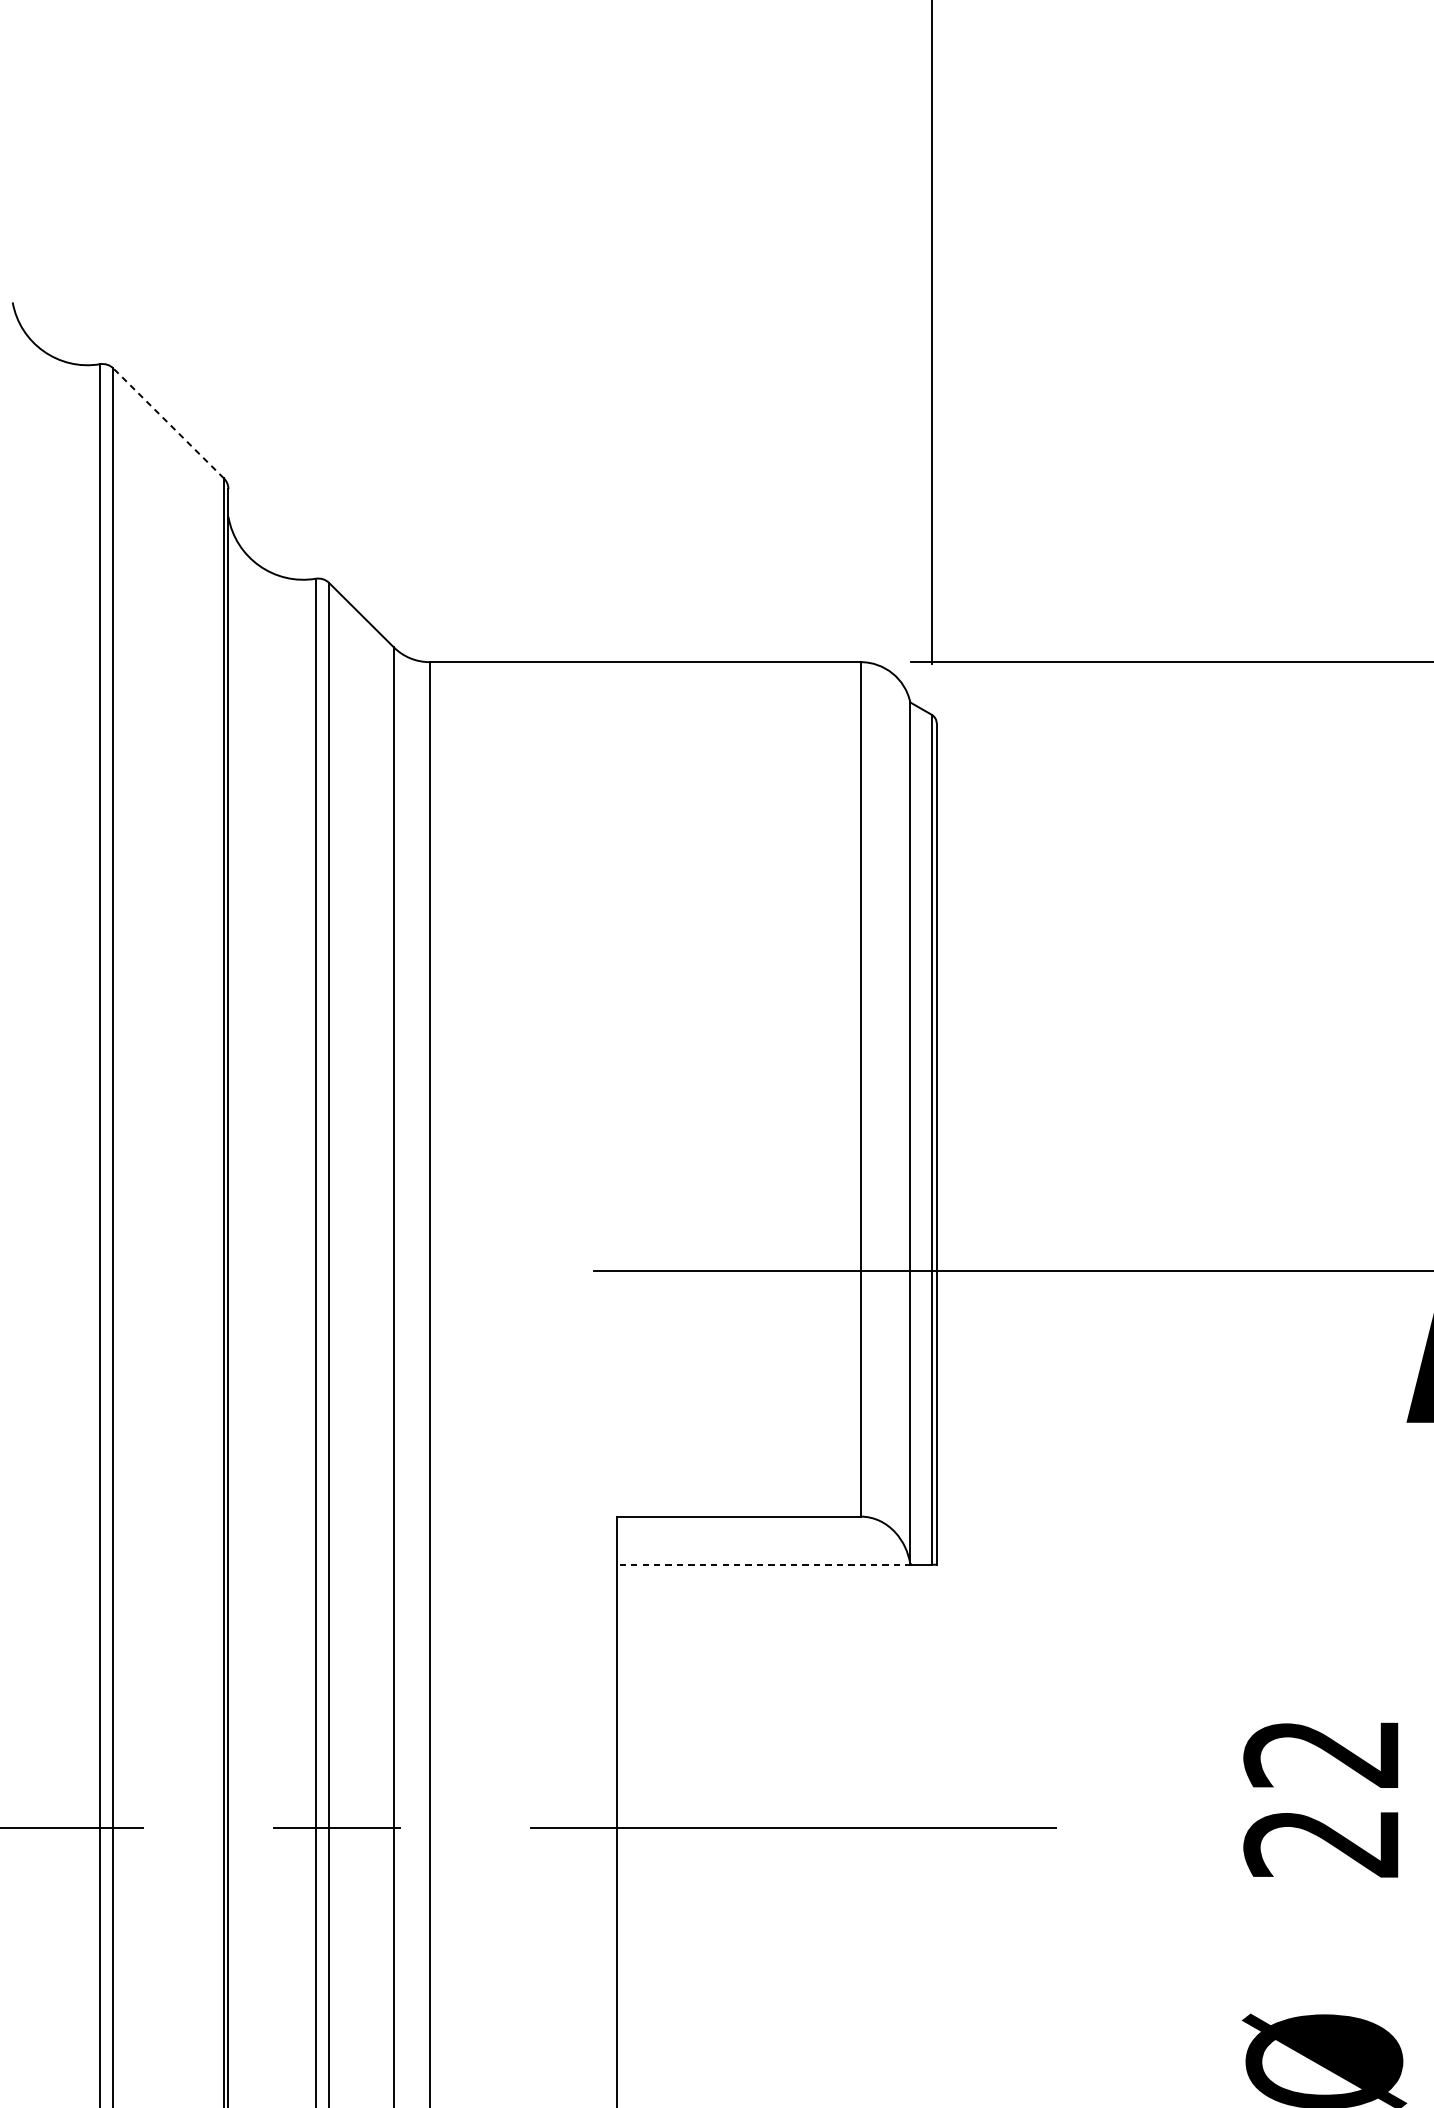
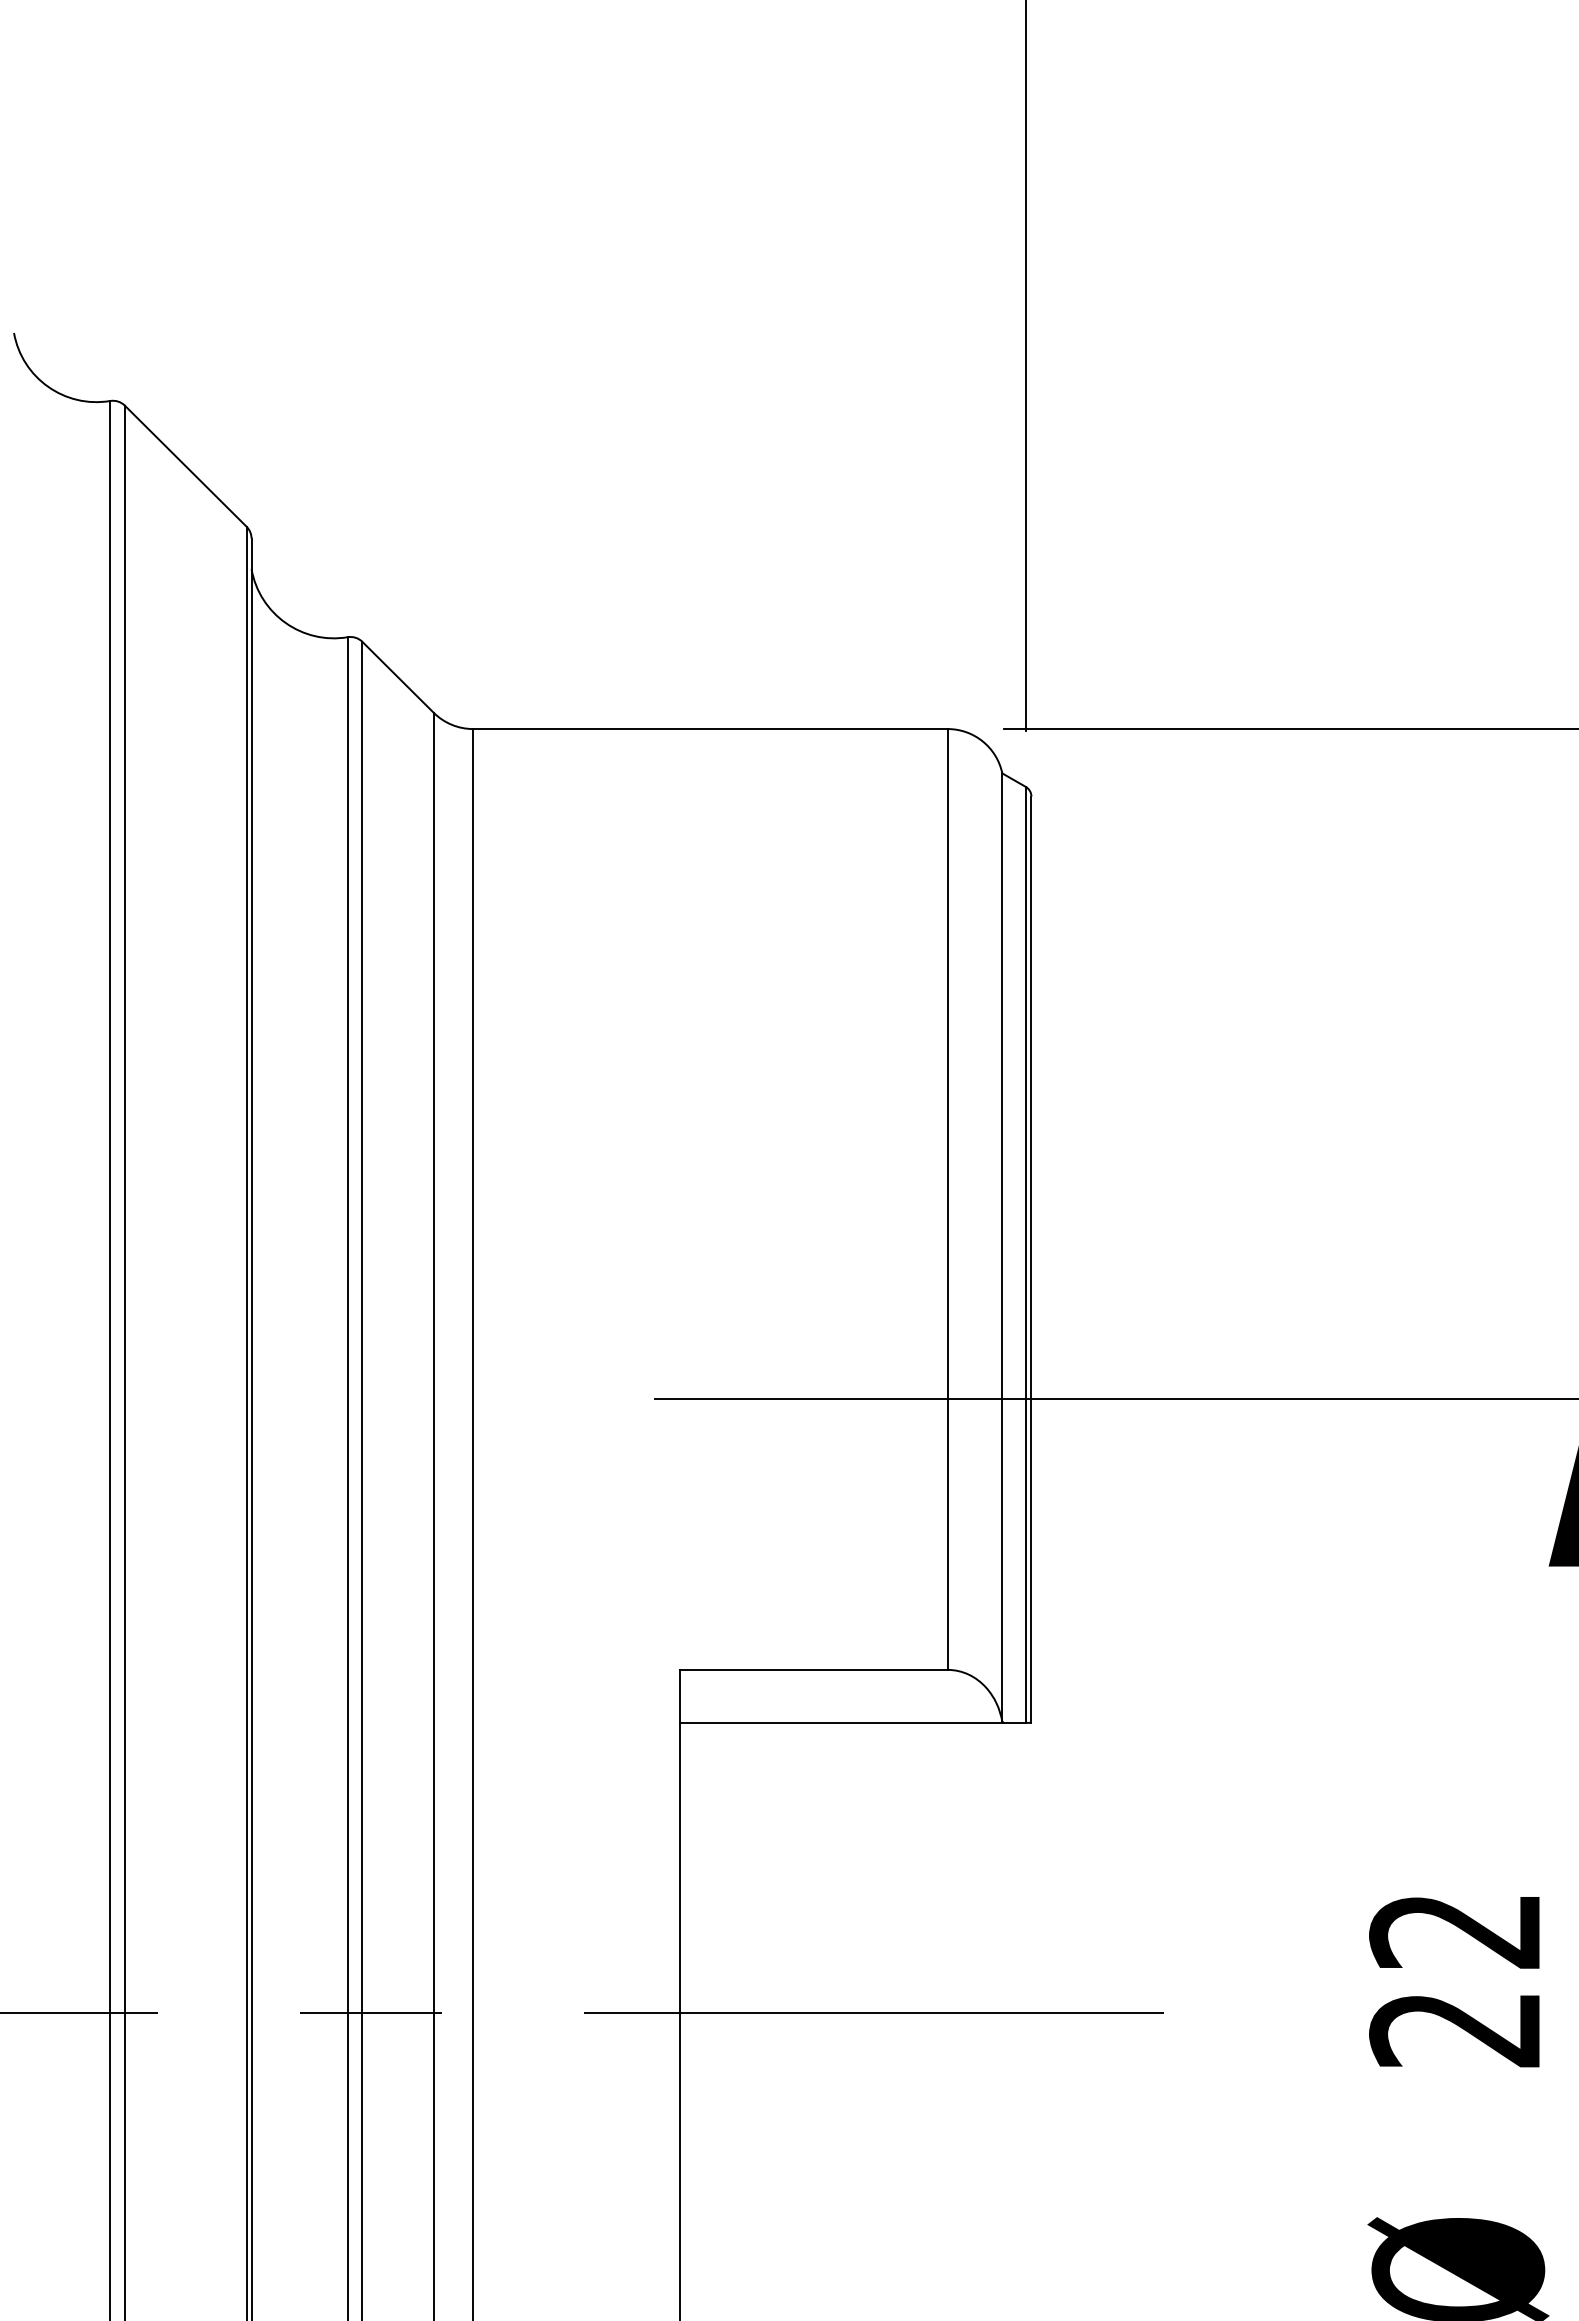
line: (168, 423) -> (185, 466), dashed -> solid
line: (764, 1564) -> (841, 1722), dashed -> solid

